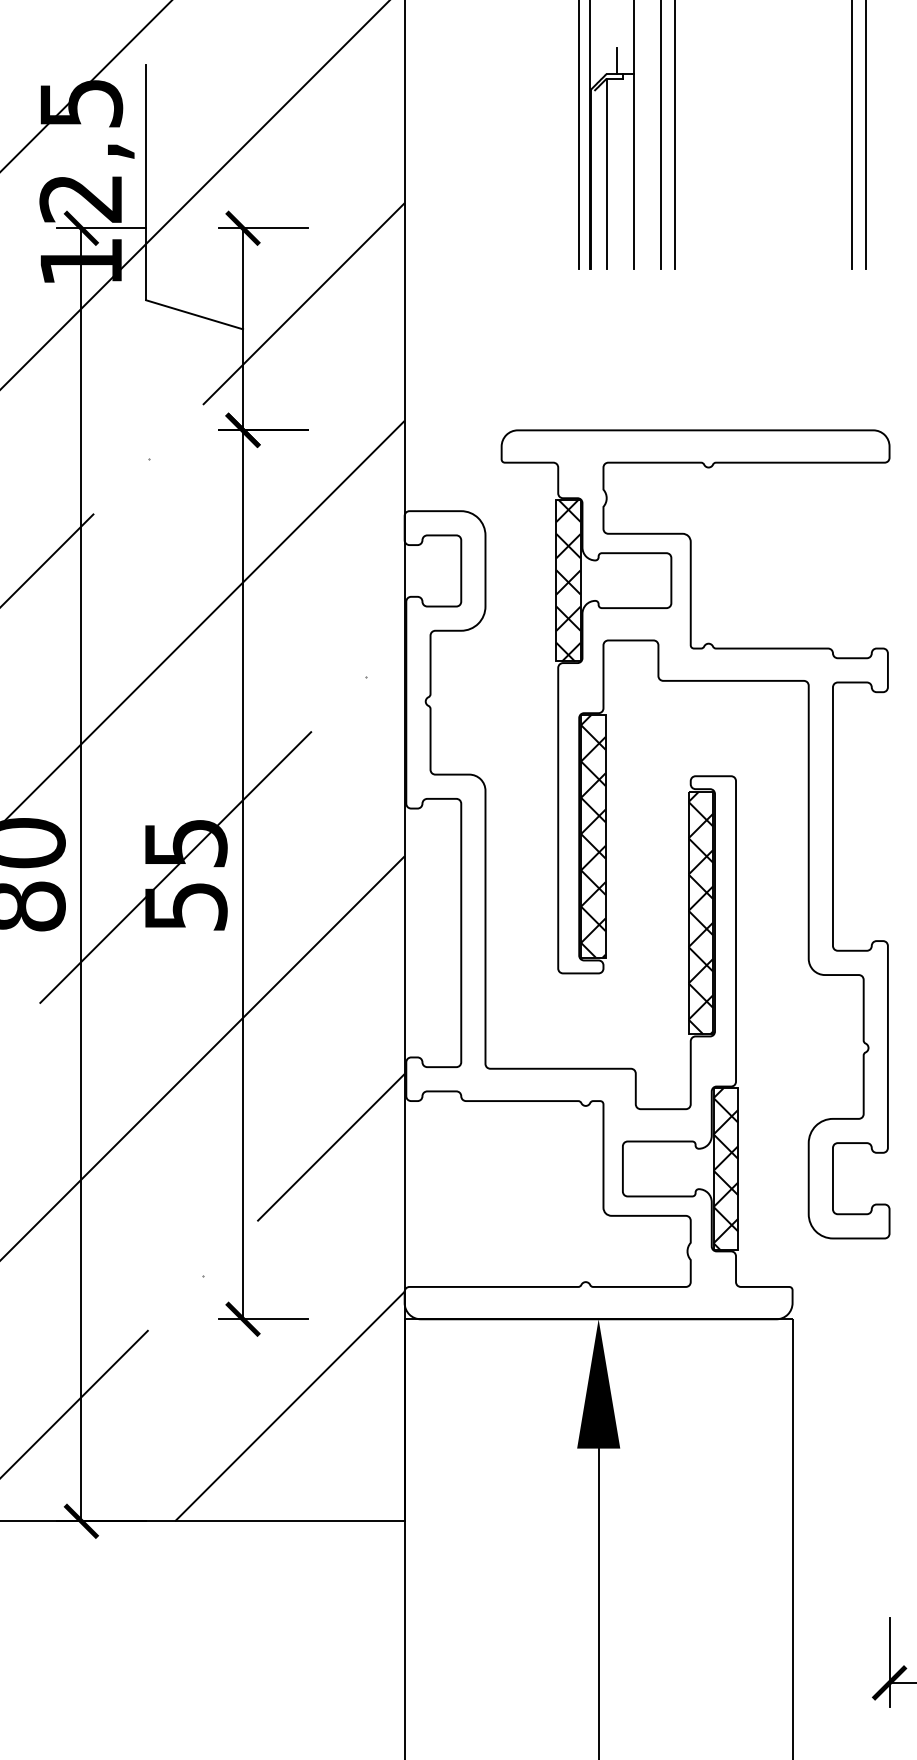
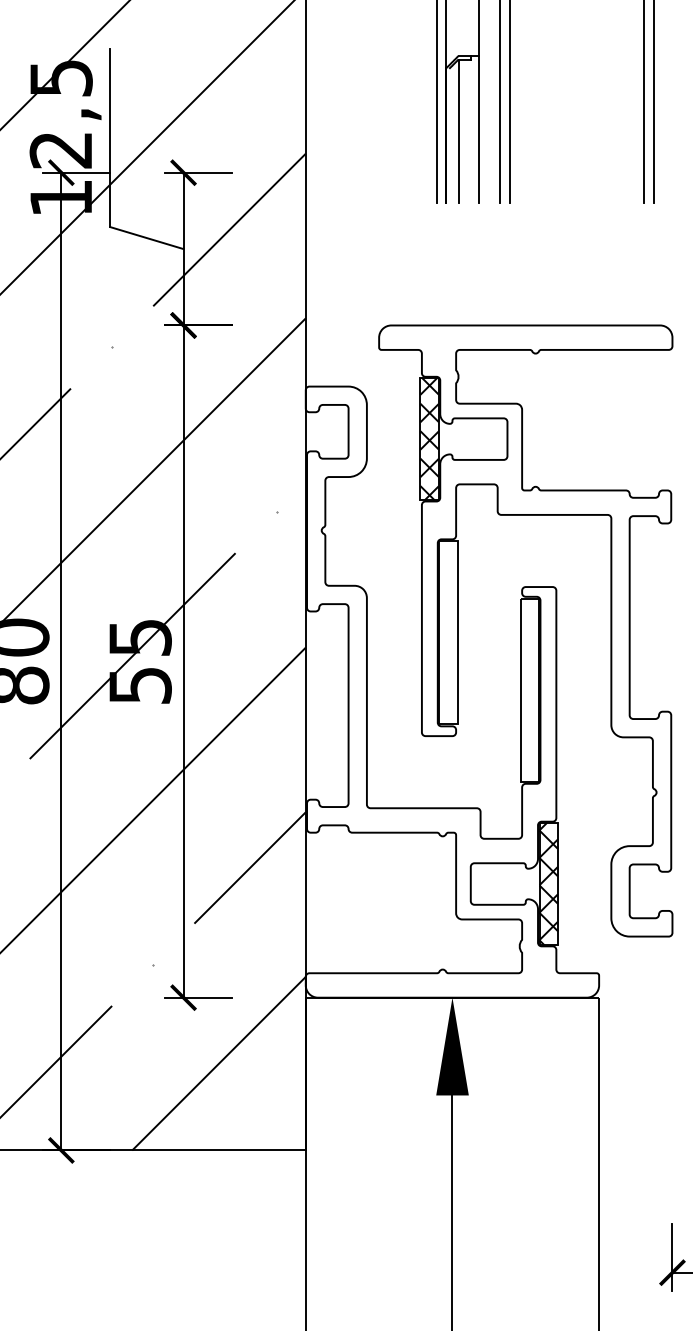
line: (617, 60) -> (466, 45), removed
hatch: (593, 836) -> (448, 632), removed
hatch: (700, 912) -> (529, 690), removed

